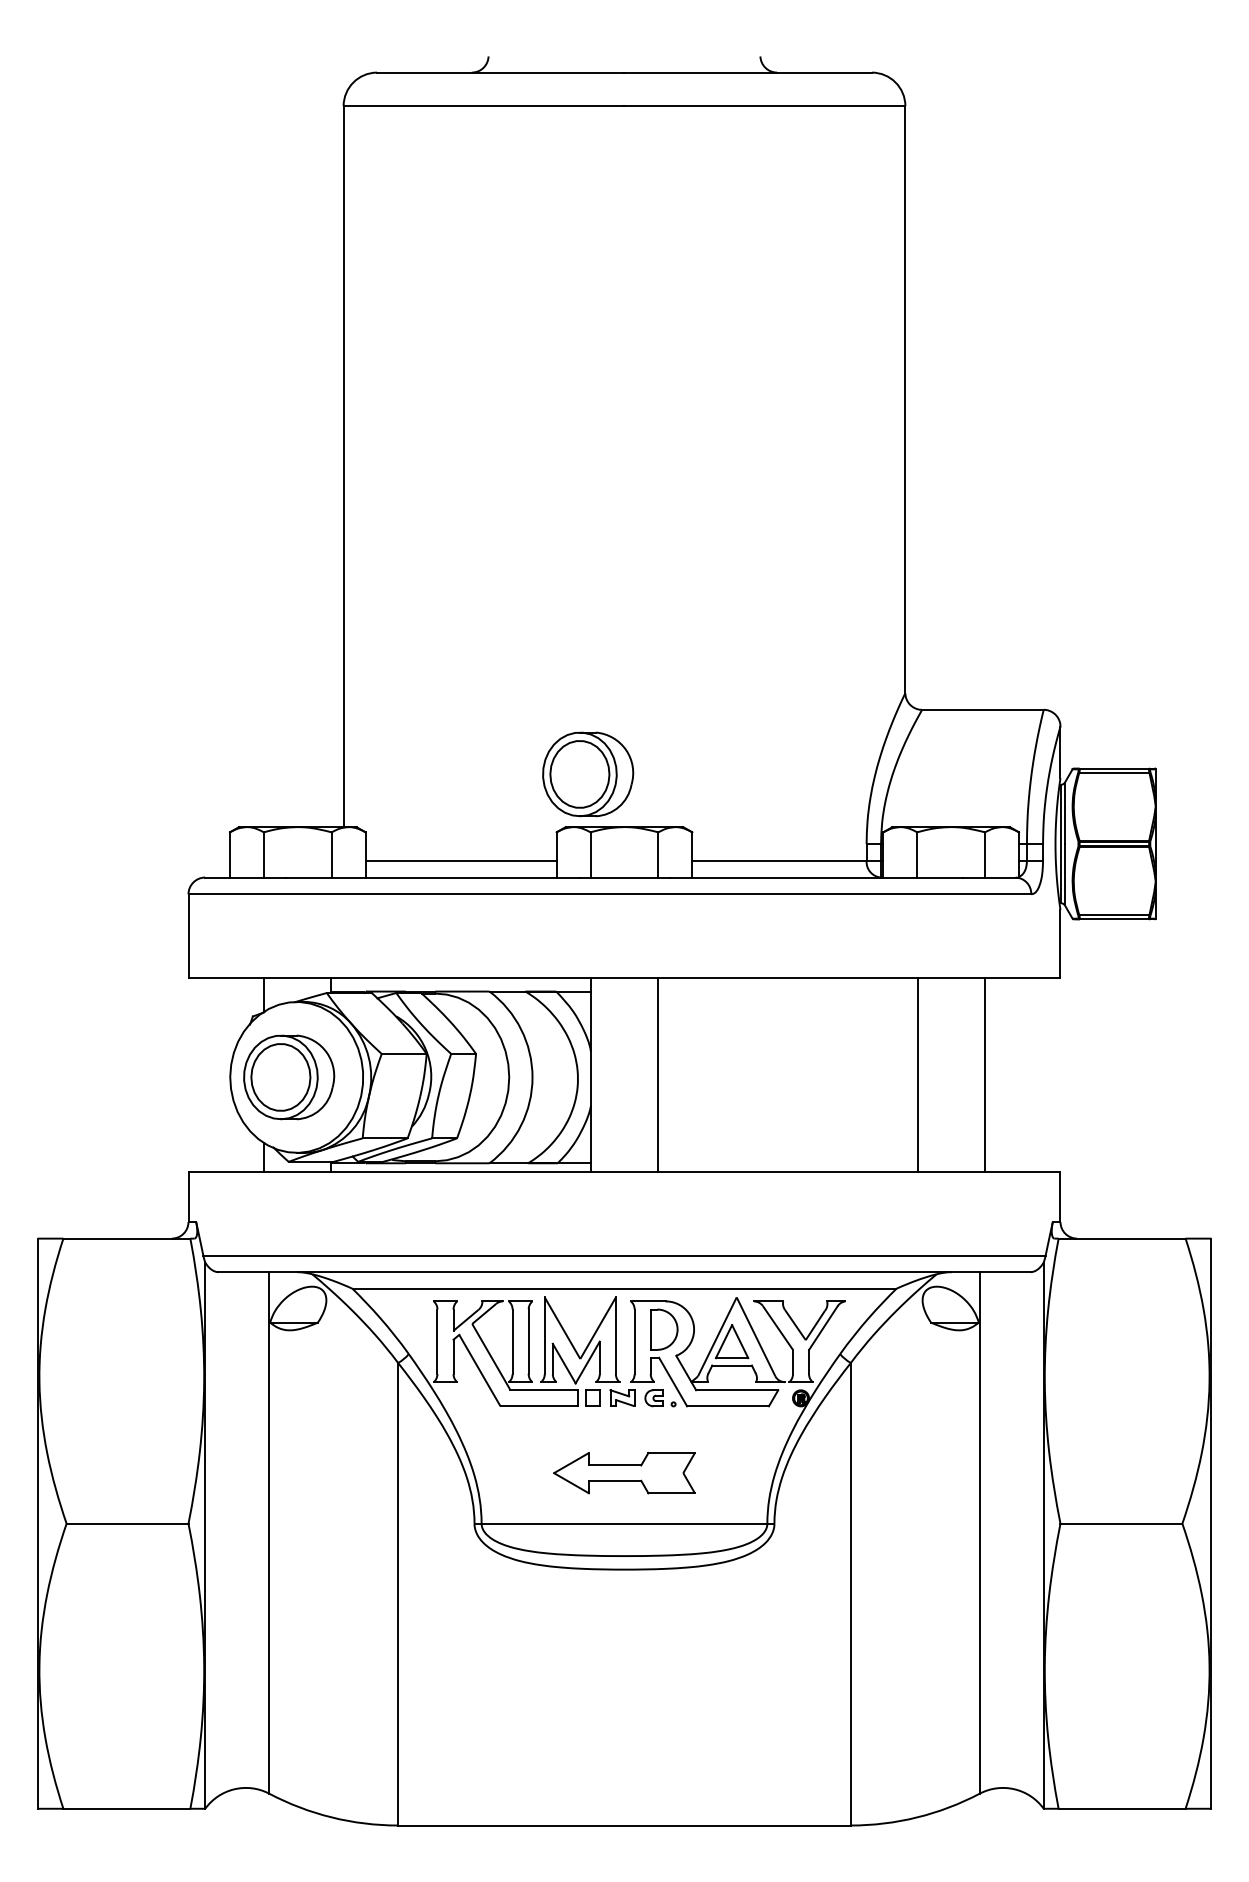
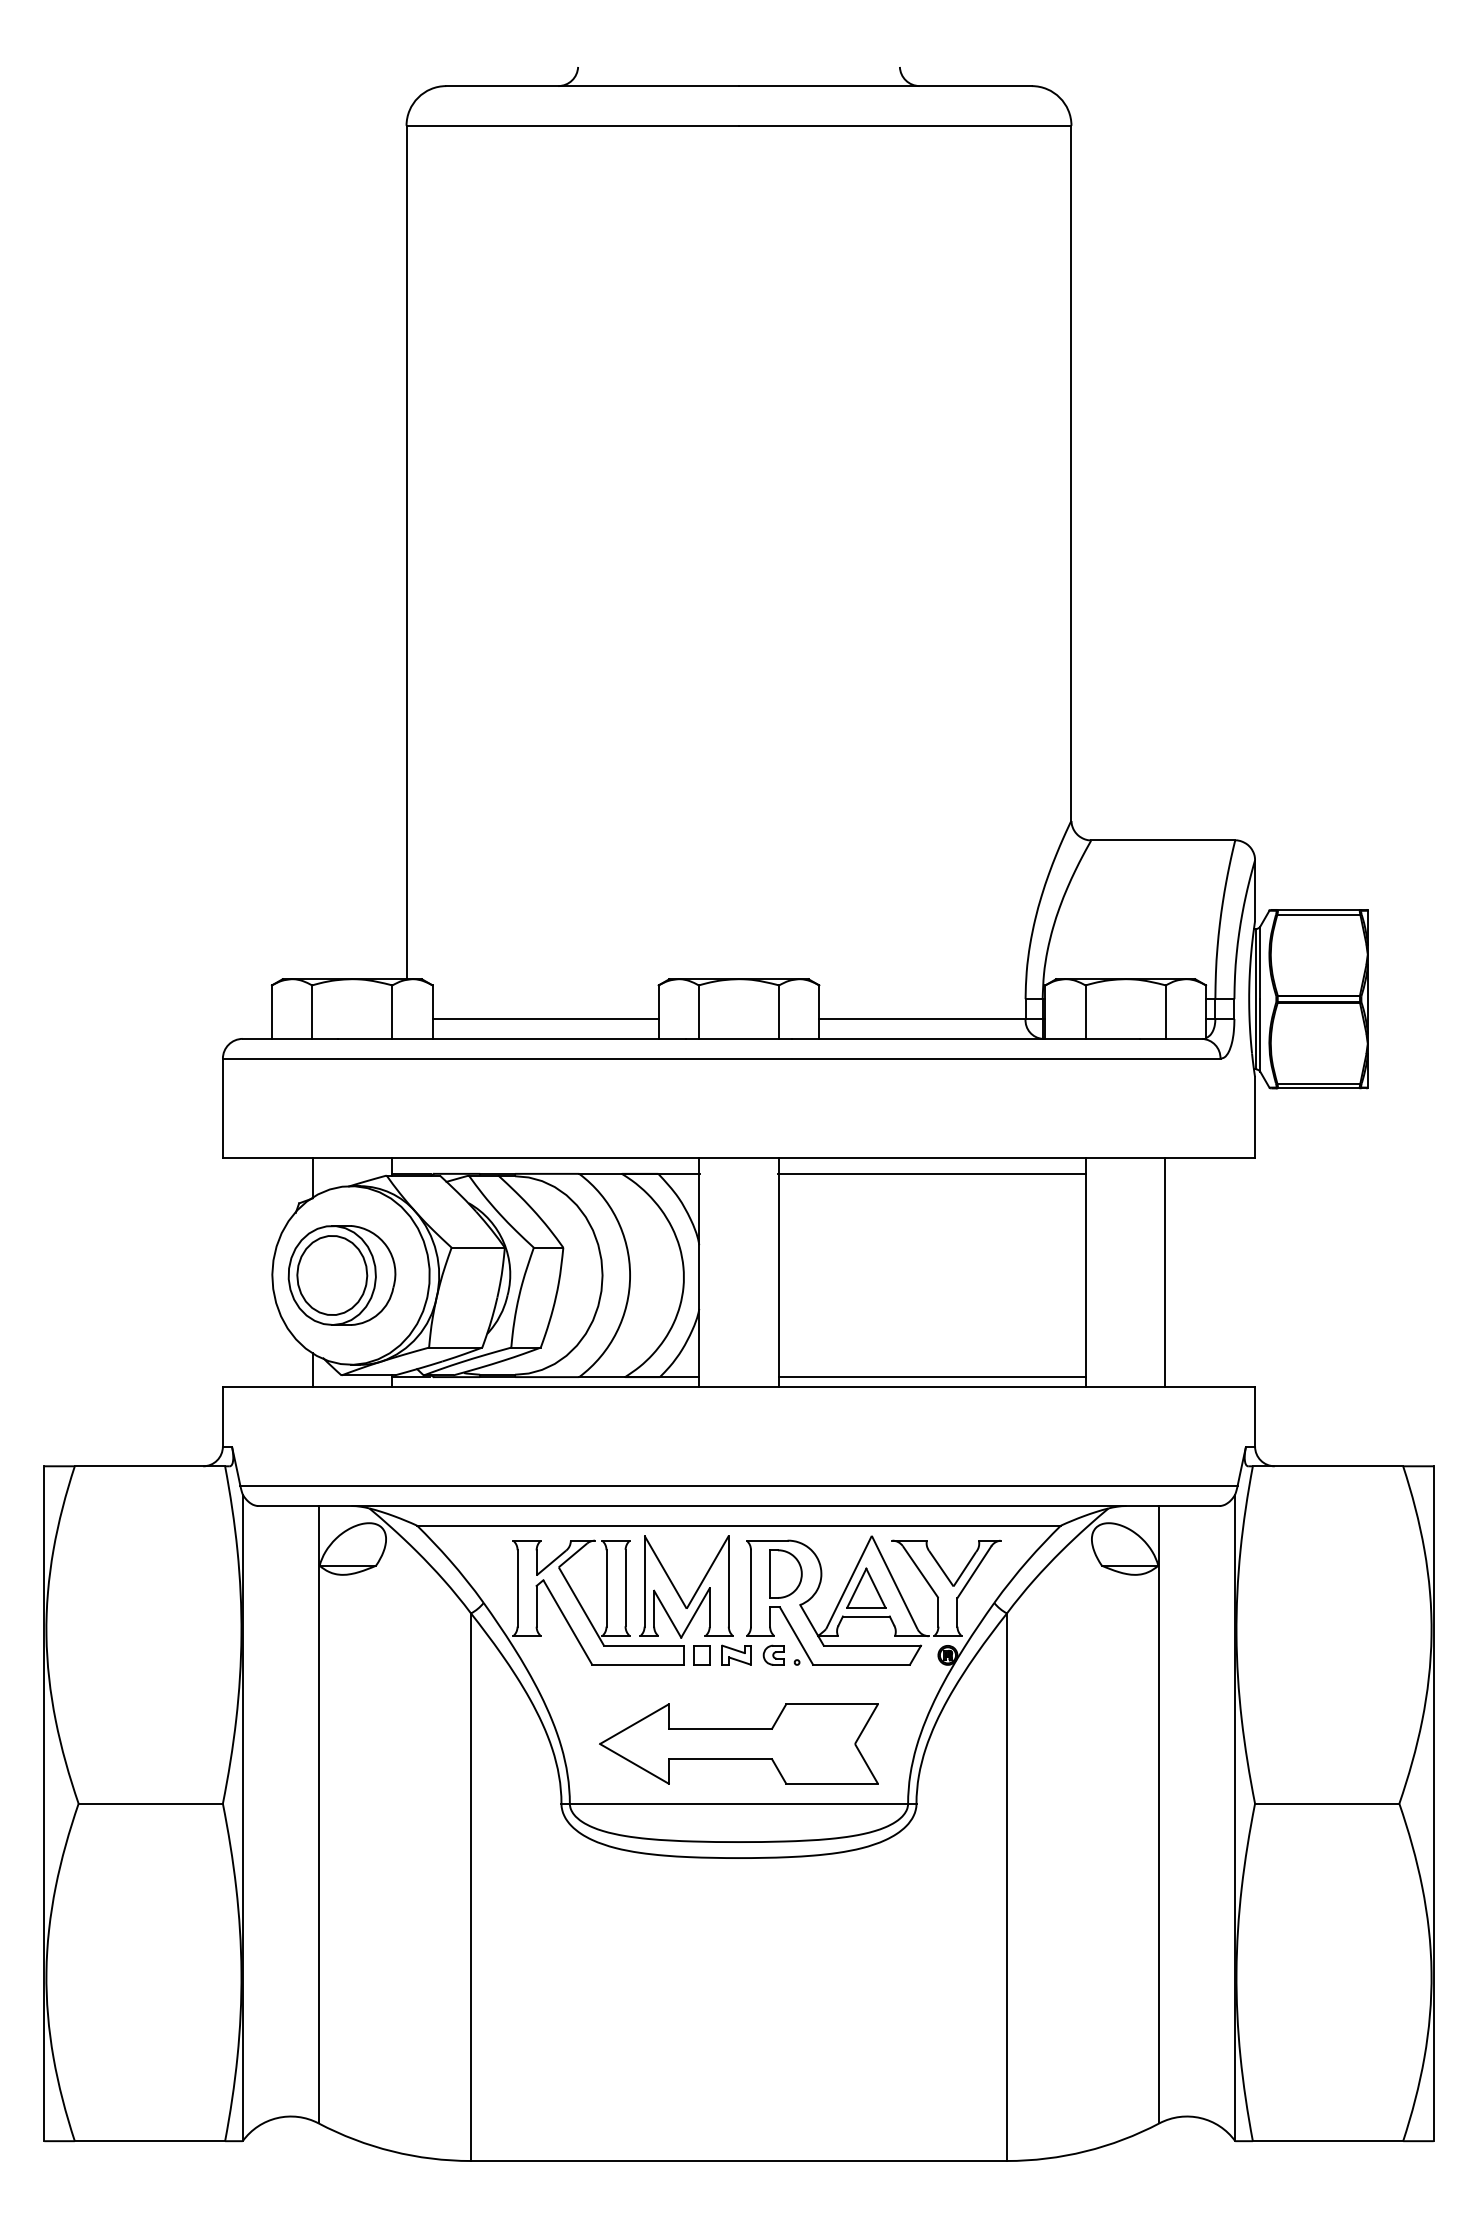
part: (588, 774) -> (696, 916), removed
line: (787, 991) -> (931, 1173), added
line: (787, 1163) -> (931, 1377), added
part: (624, 1472) -> (739, 1743), size x1.67

